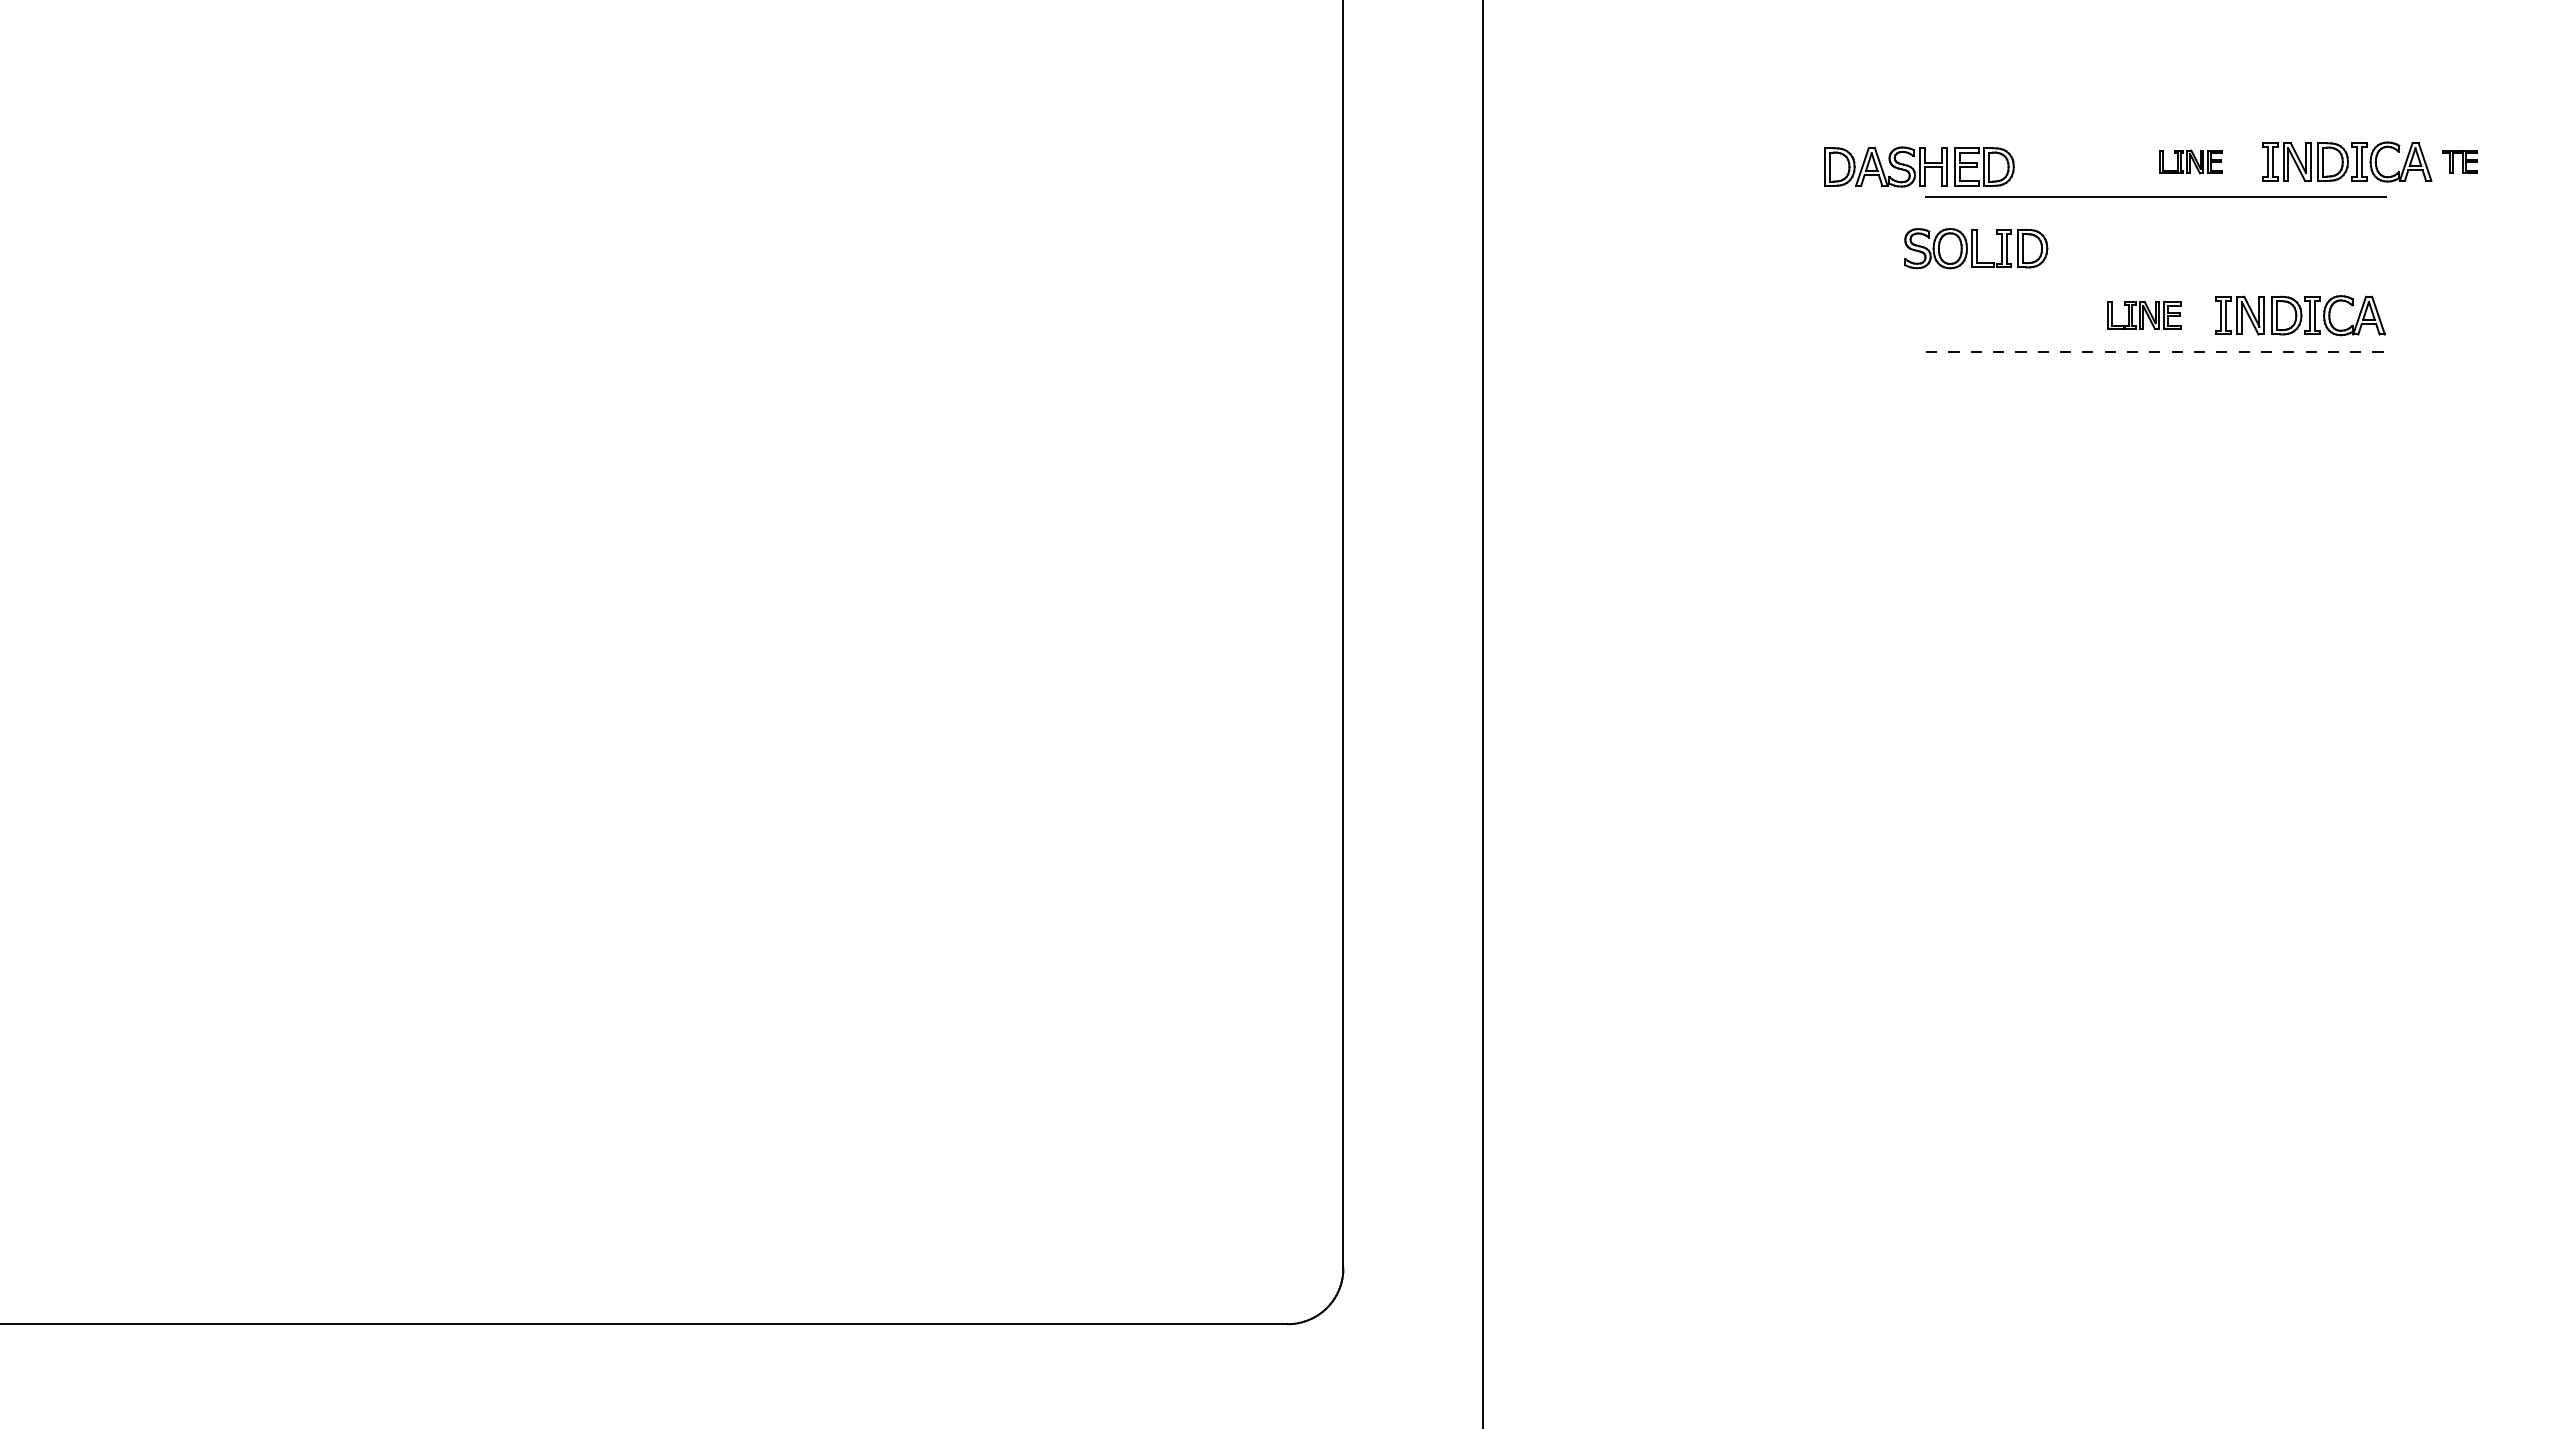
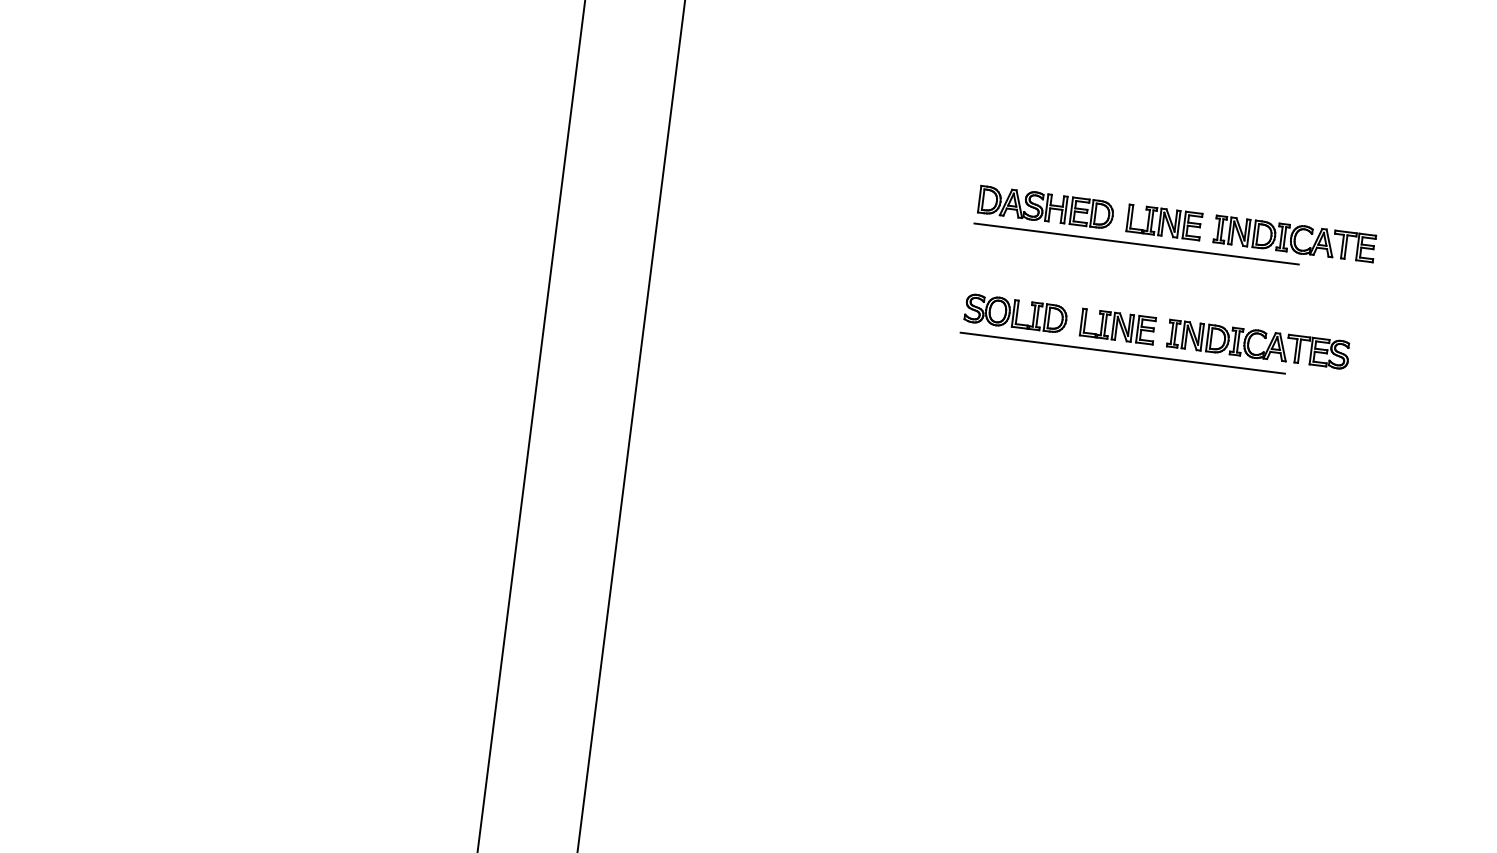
part: (2190, 161) -> (1164, 222), size x1.67
part: (2459, 161) -> (1353, 246), size x1.67
part: (1919, 166) -> (1046, 207), moved
part: (1976, 248) -> (1016, 313), moved
part: (2144, 315) -> (1117, 326), size x1.43
part: (2428, 315) -> (1318, 351), added
line: (2156, 351) -> (1123, 353), dashed -> solid

